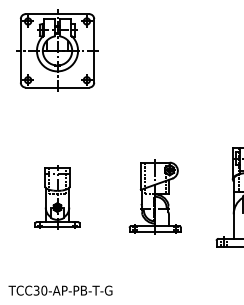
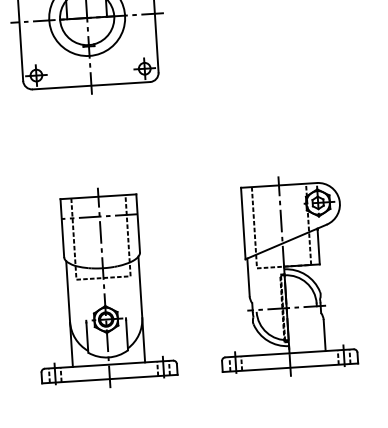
part: (57, 197) -> (104, 288), size x1.67
part: (154, 197) -> (283, 277), size x1.43

